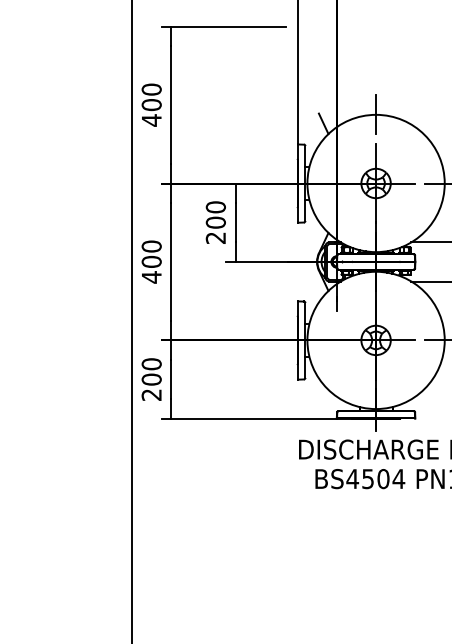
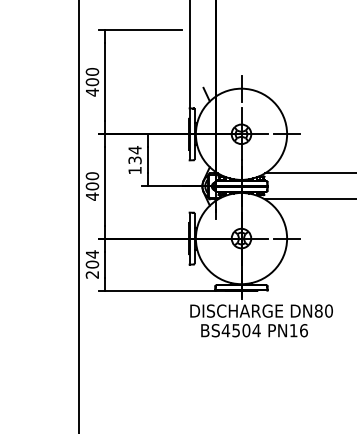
text: (215, 222) -> (134, 160), 200 -> 134
text: (151, 364) -> (92, 254), 200 -> 204

